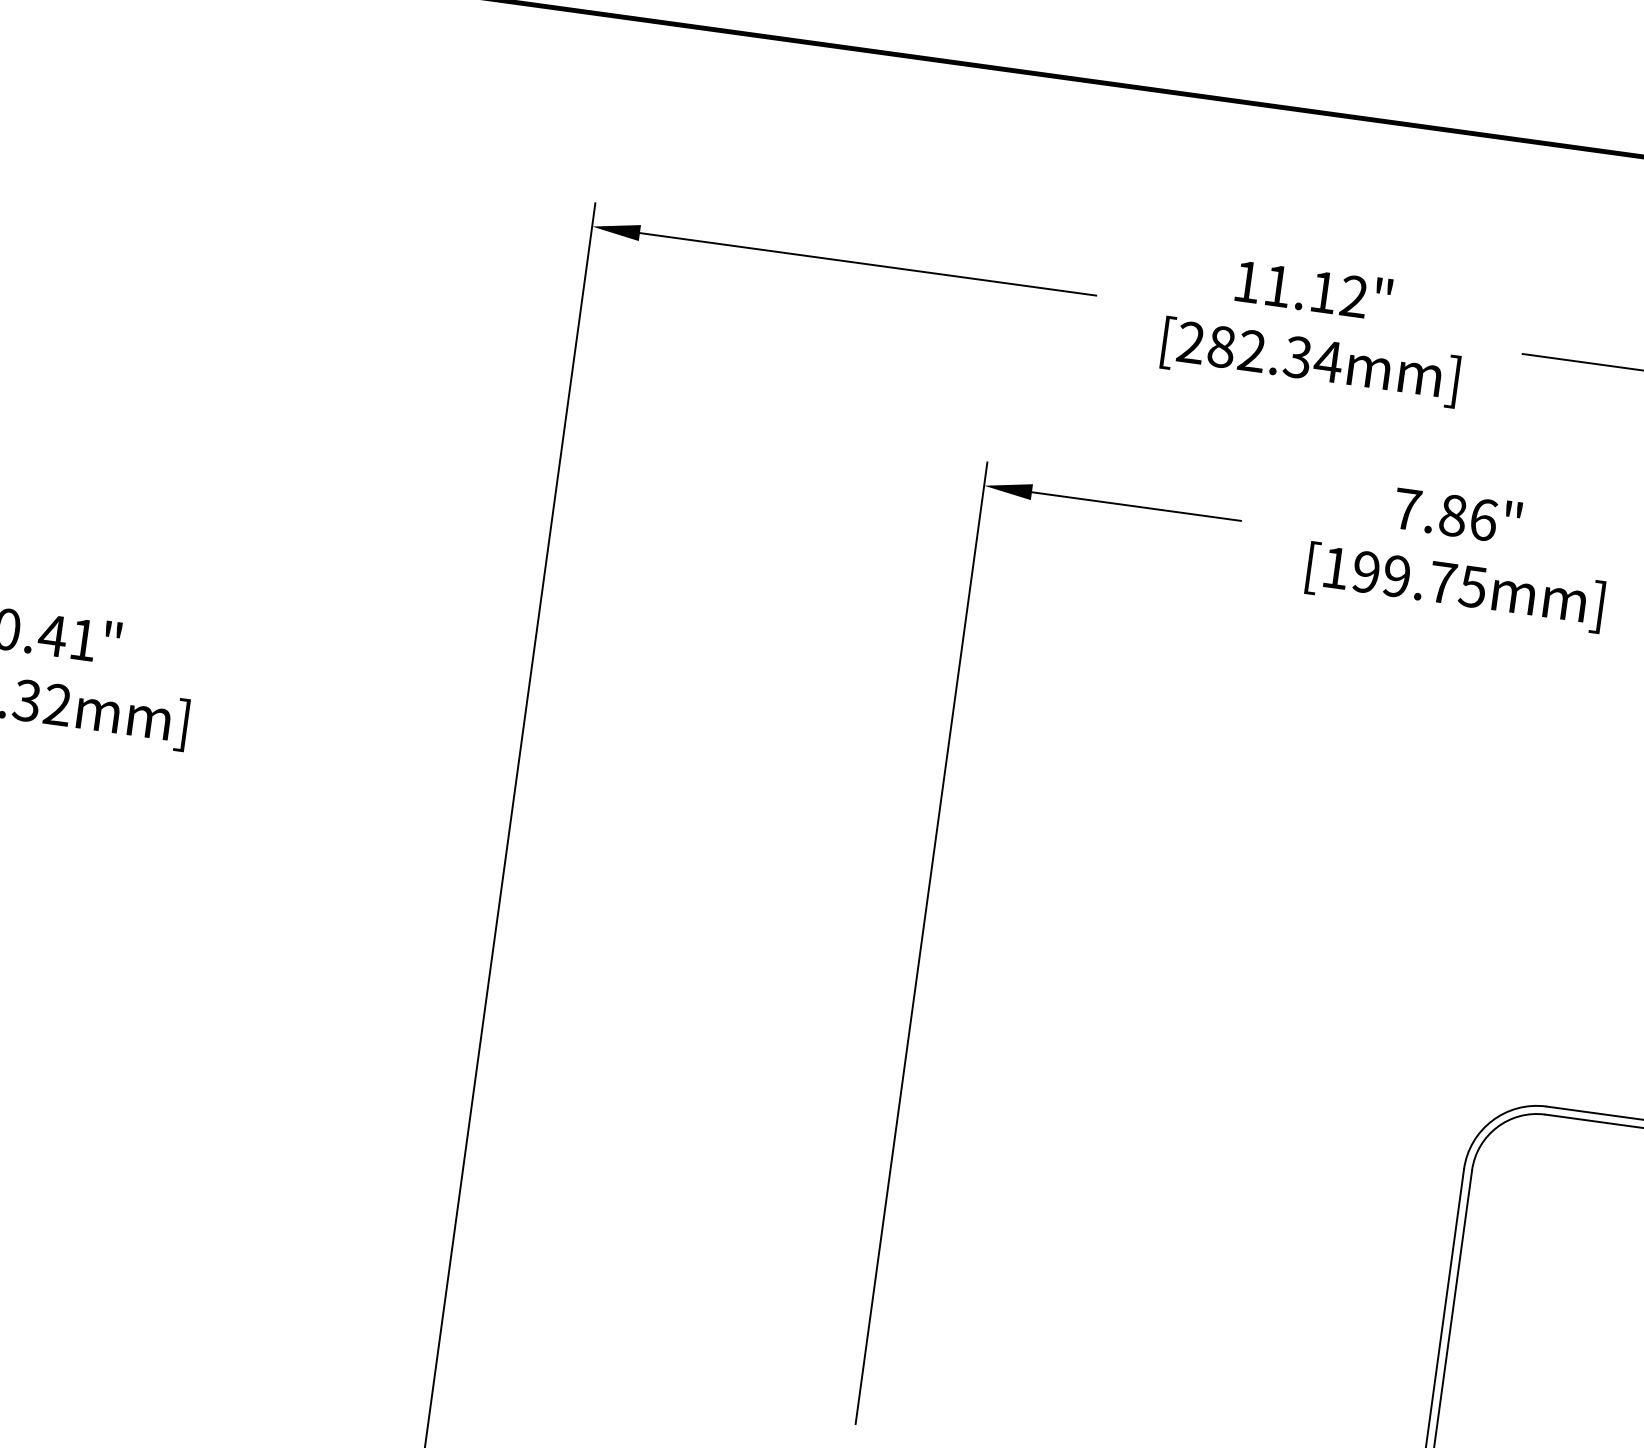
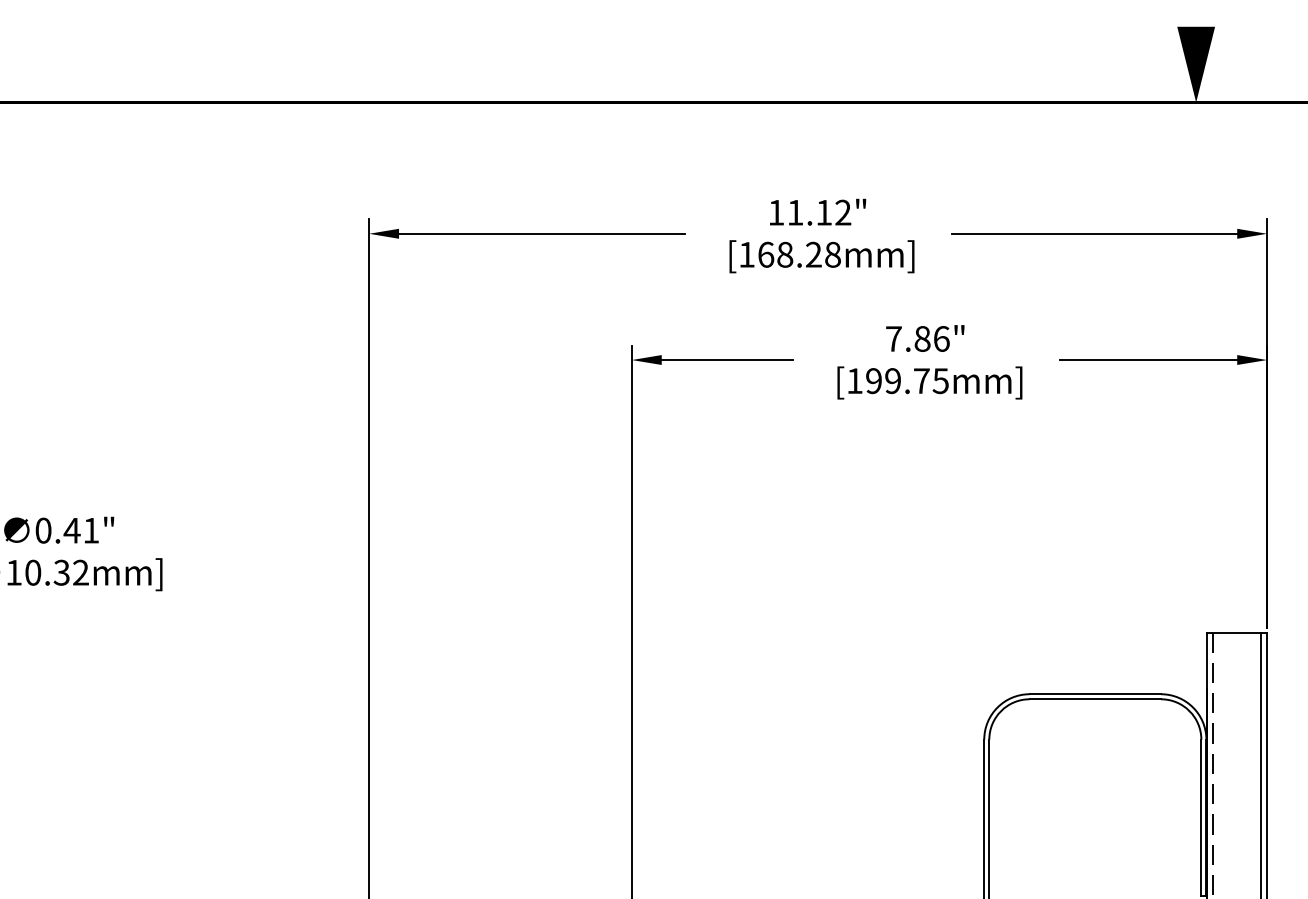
text: (1260, 351) -> (790, 254), [282.34mm] -> [168.28mm]

